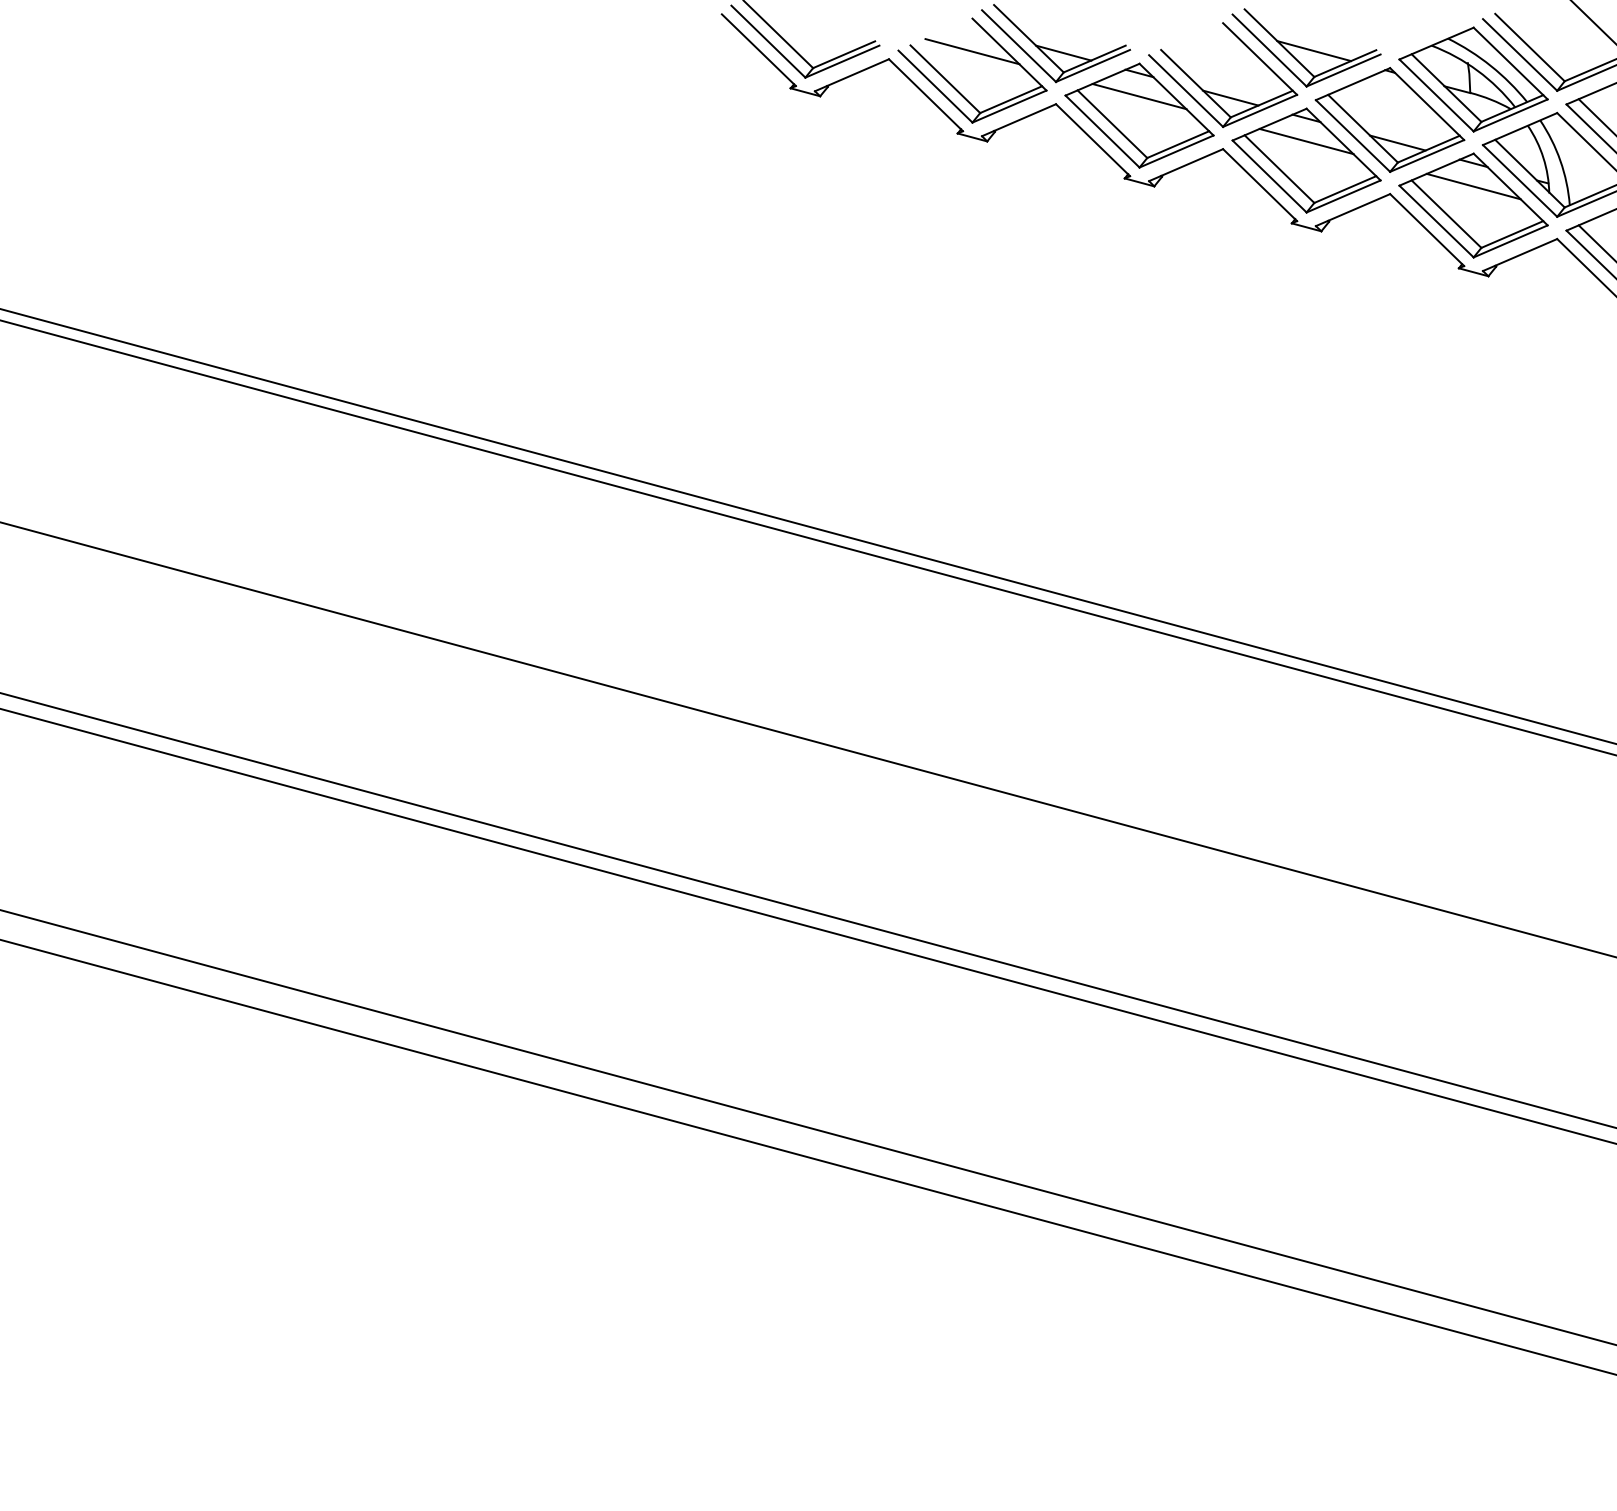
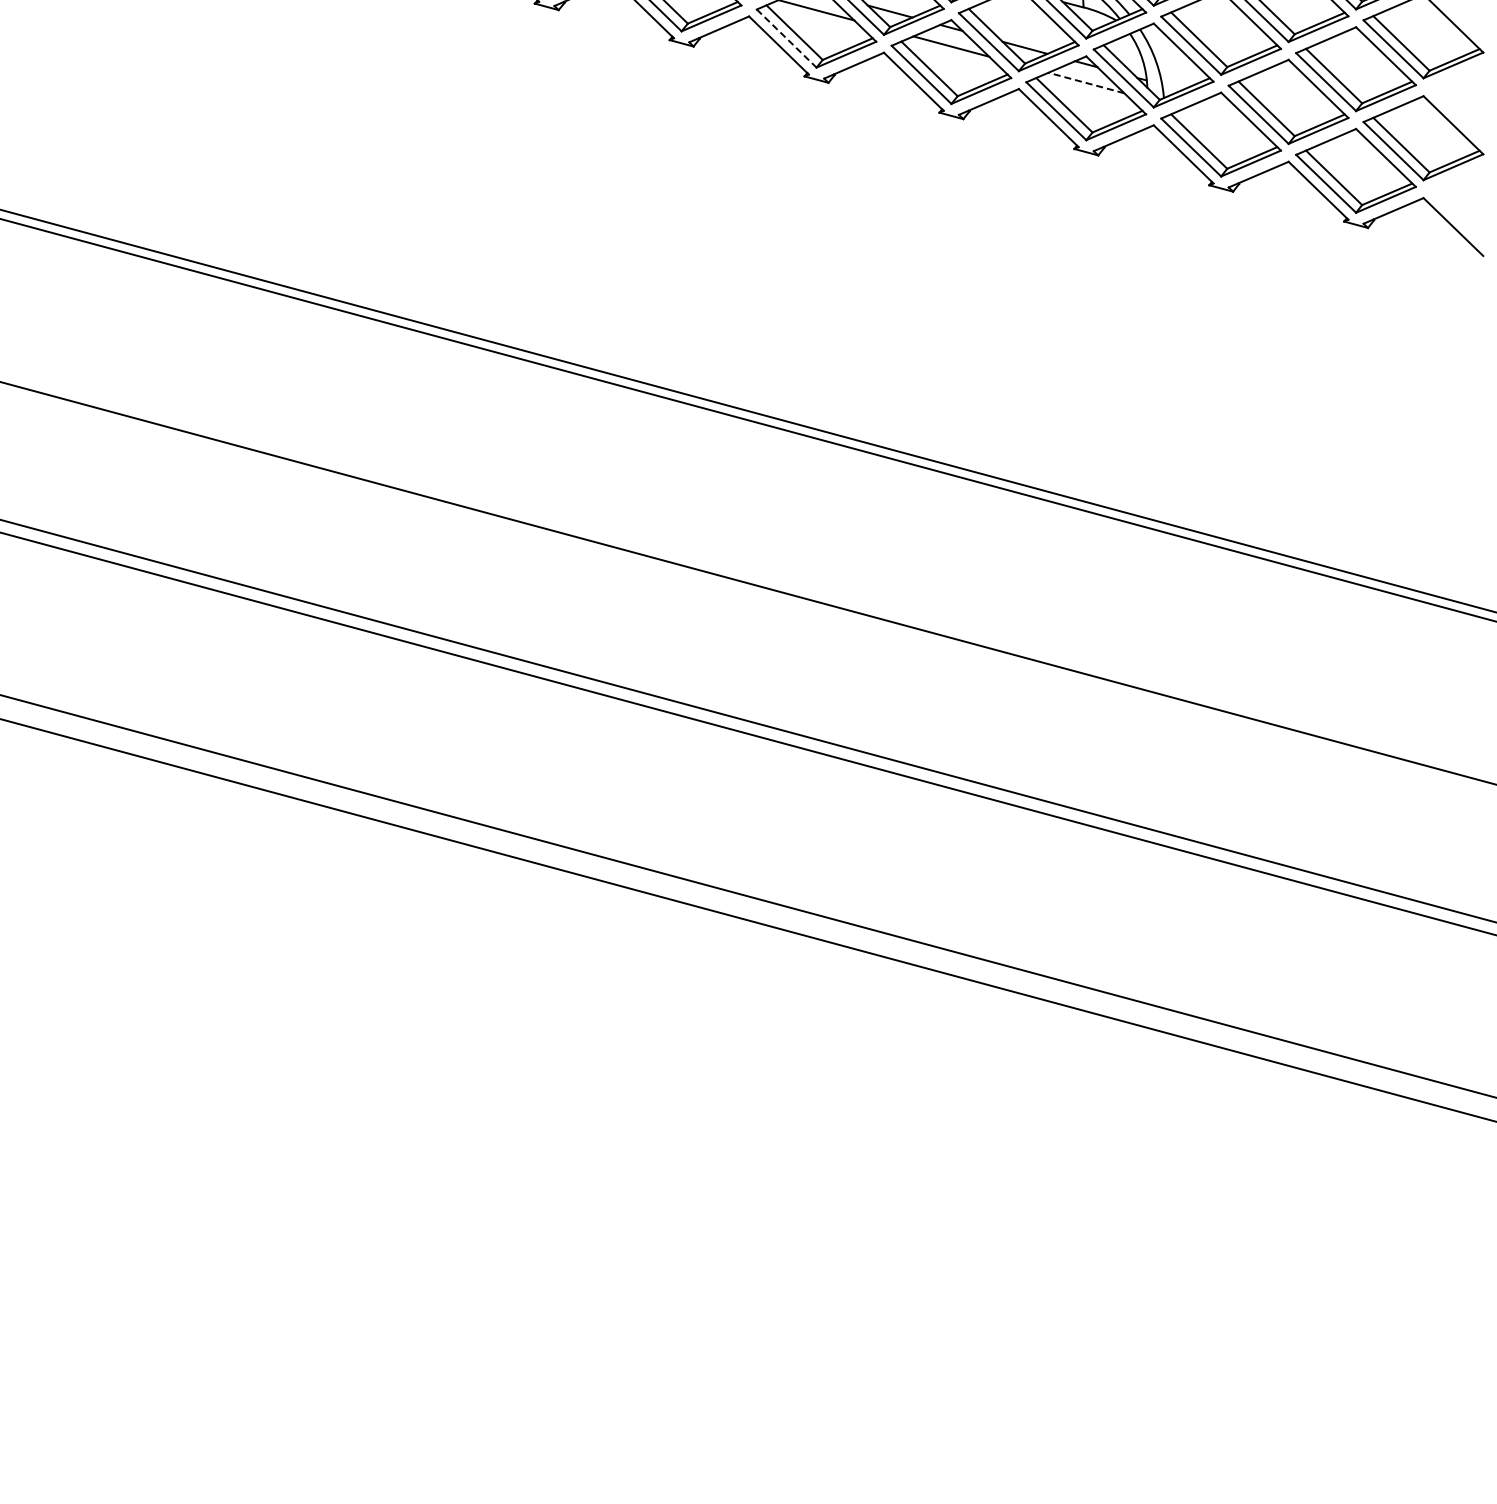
line: (1102, 131) -> (786, 38), solid -> dashed
line: (1472, 185) -> (1085, 82), solid -> dashed

